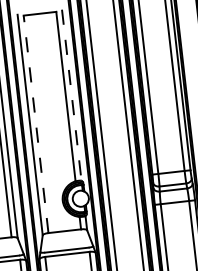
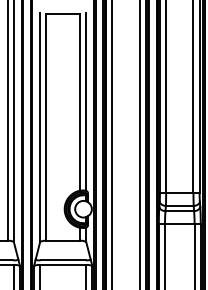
line: (72, 95) -> (86, 102), dashed -> solid
line: (36, 124) -> (46, 127), dashed -> solid

